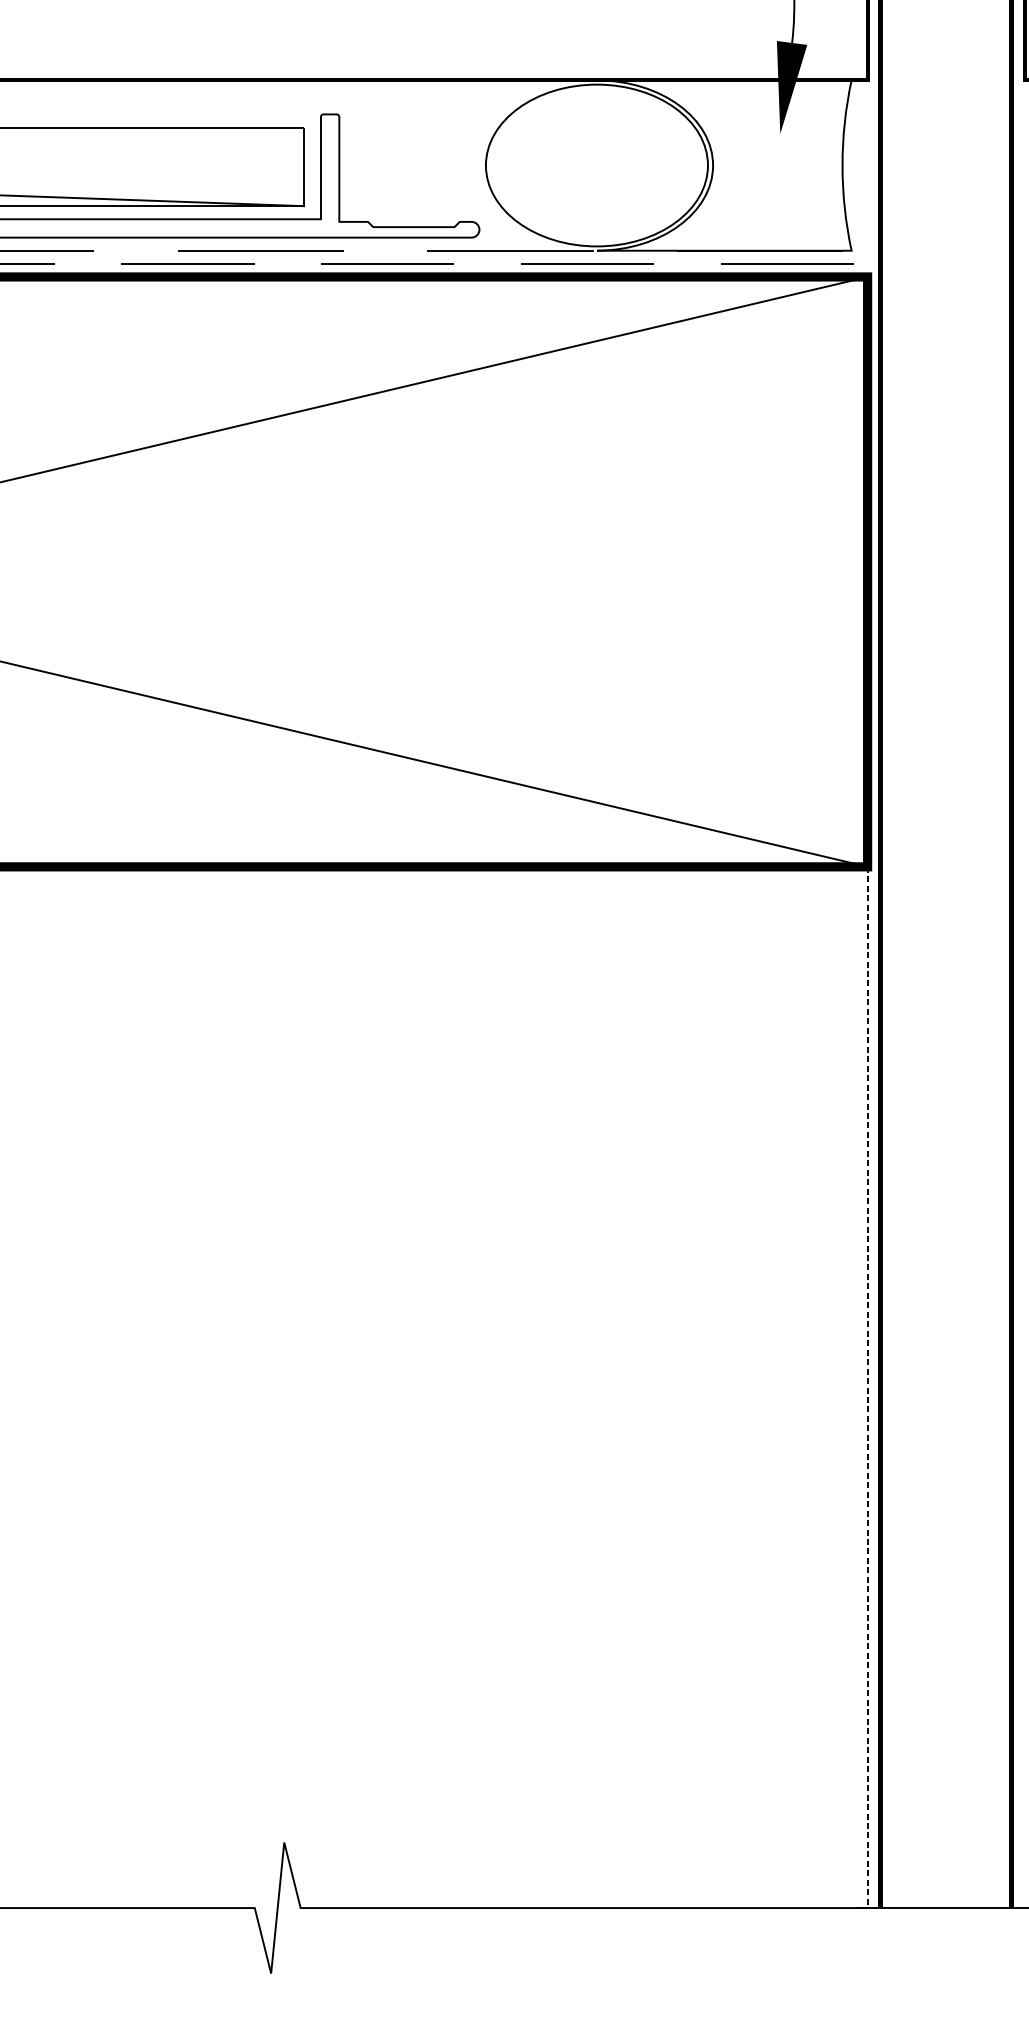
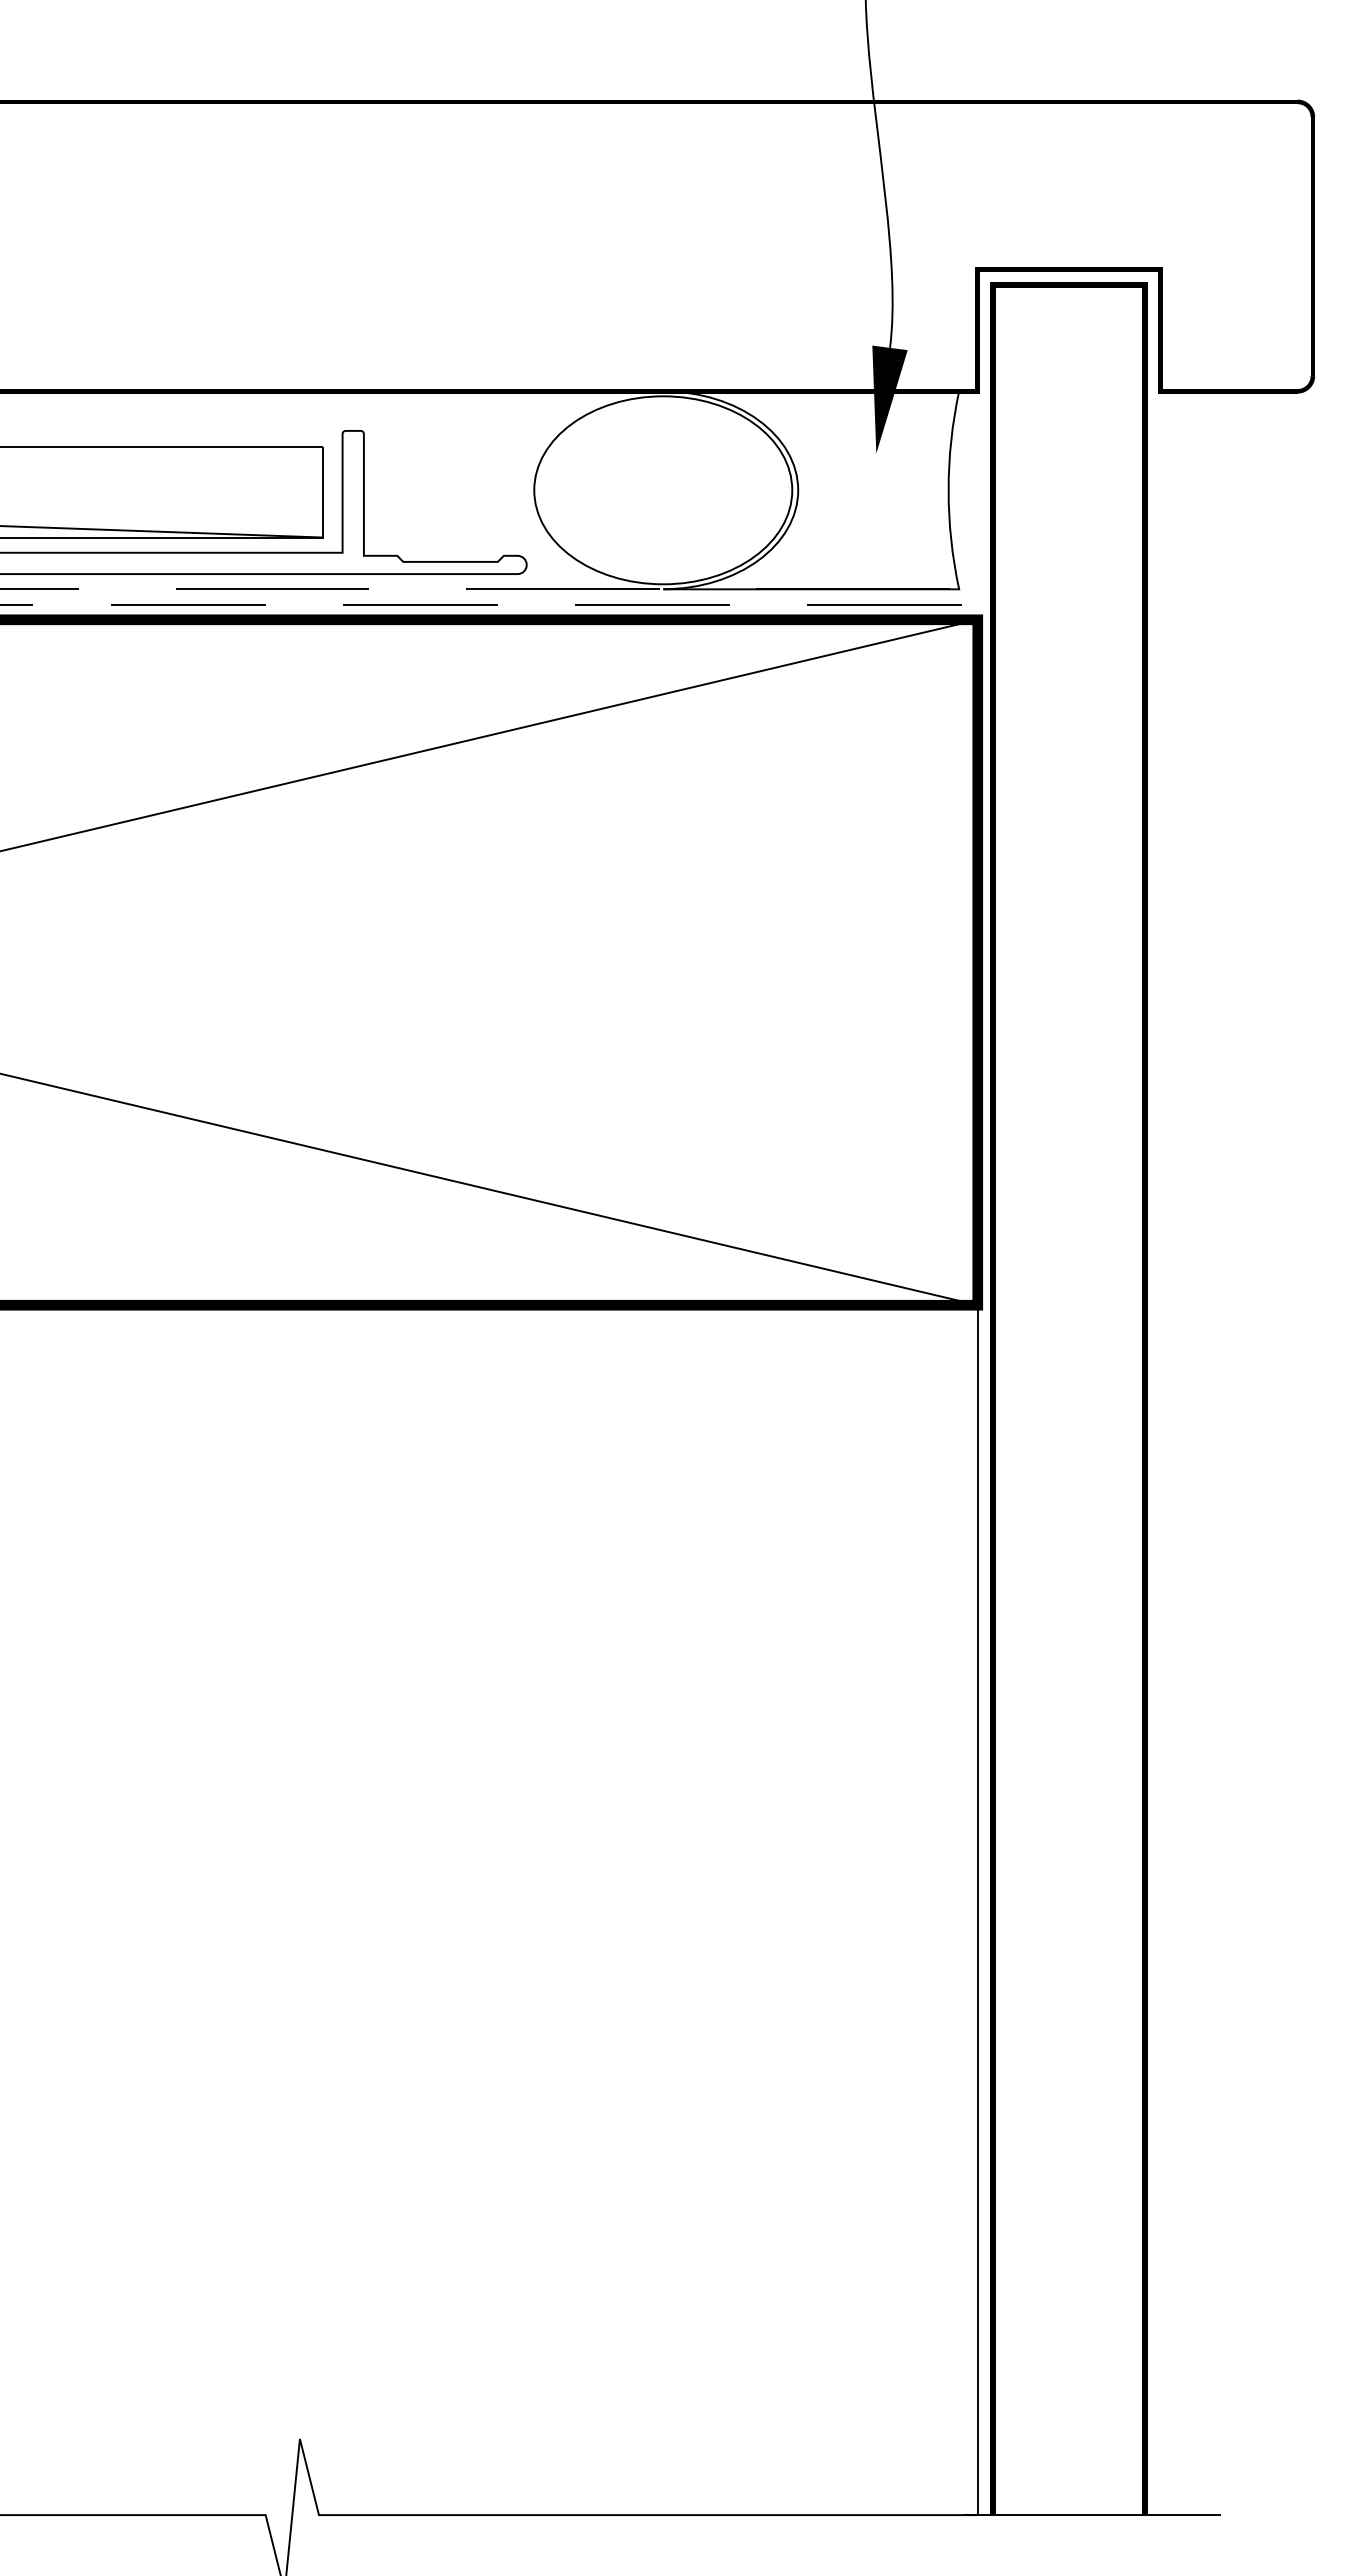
line: (867, 1387) -> (977, 1910), dashed -> solid

